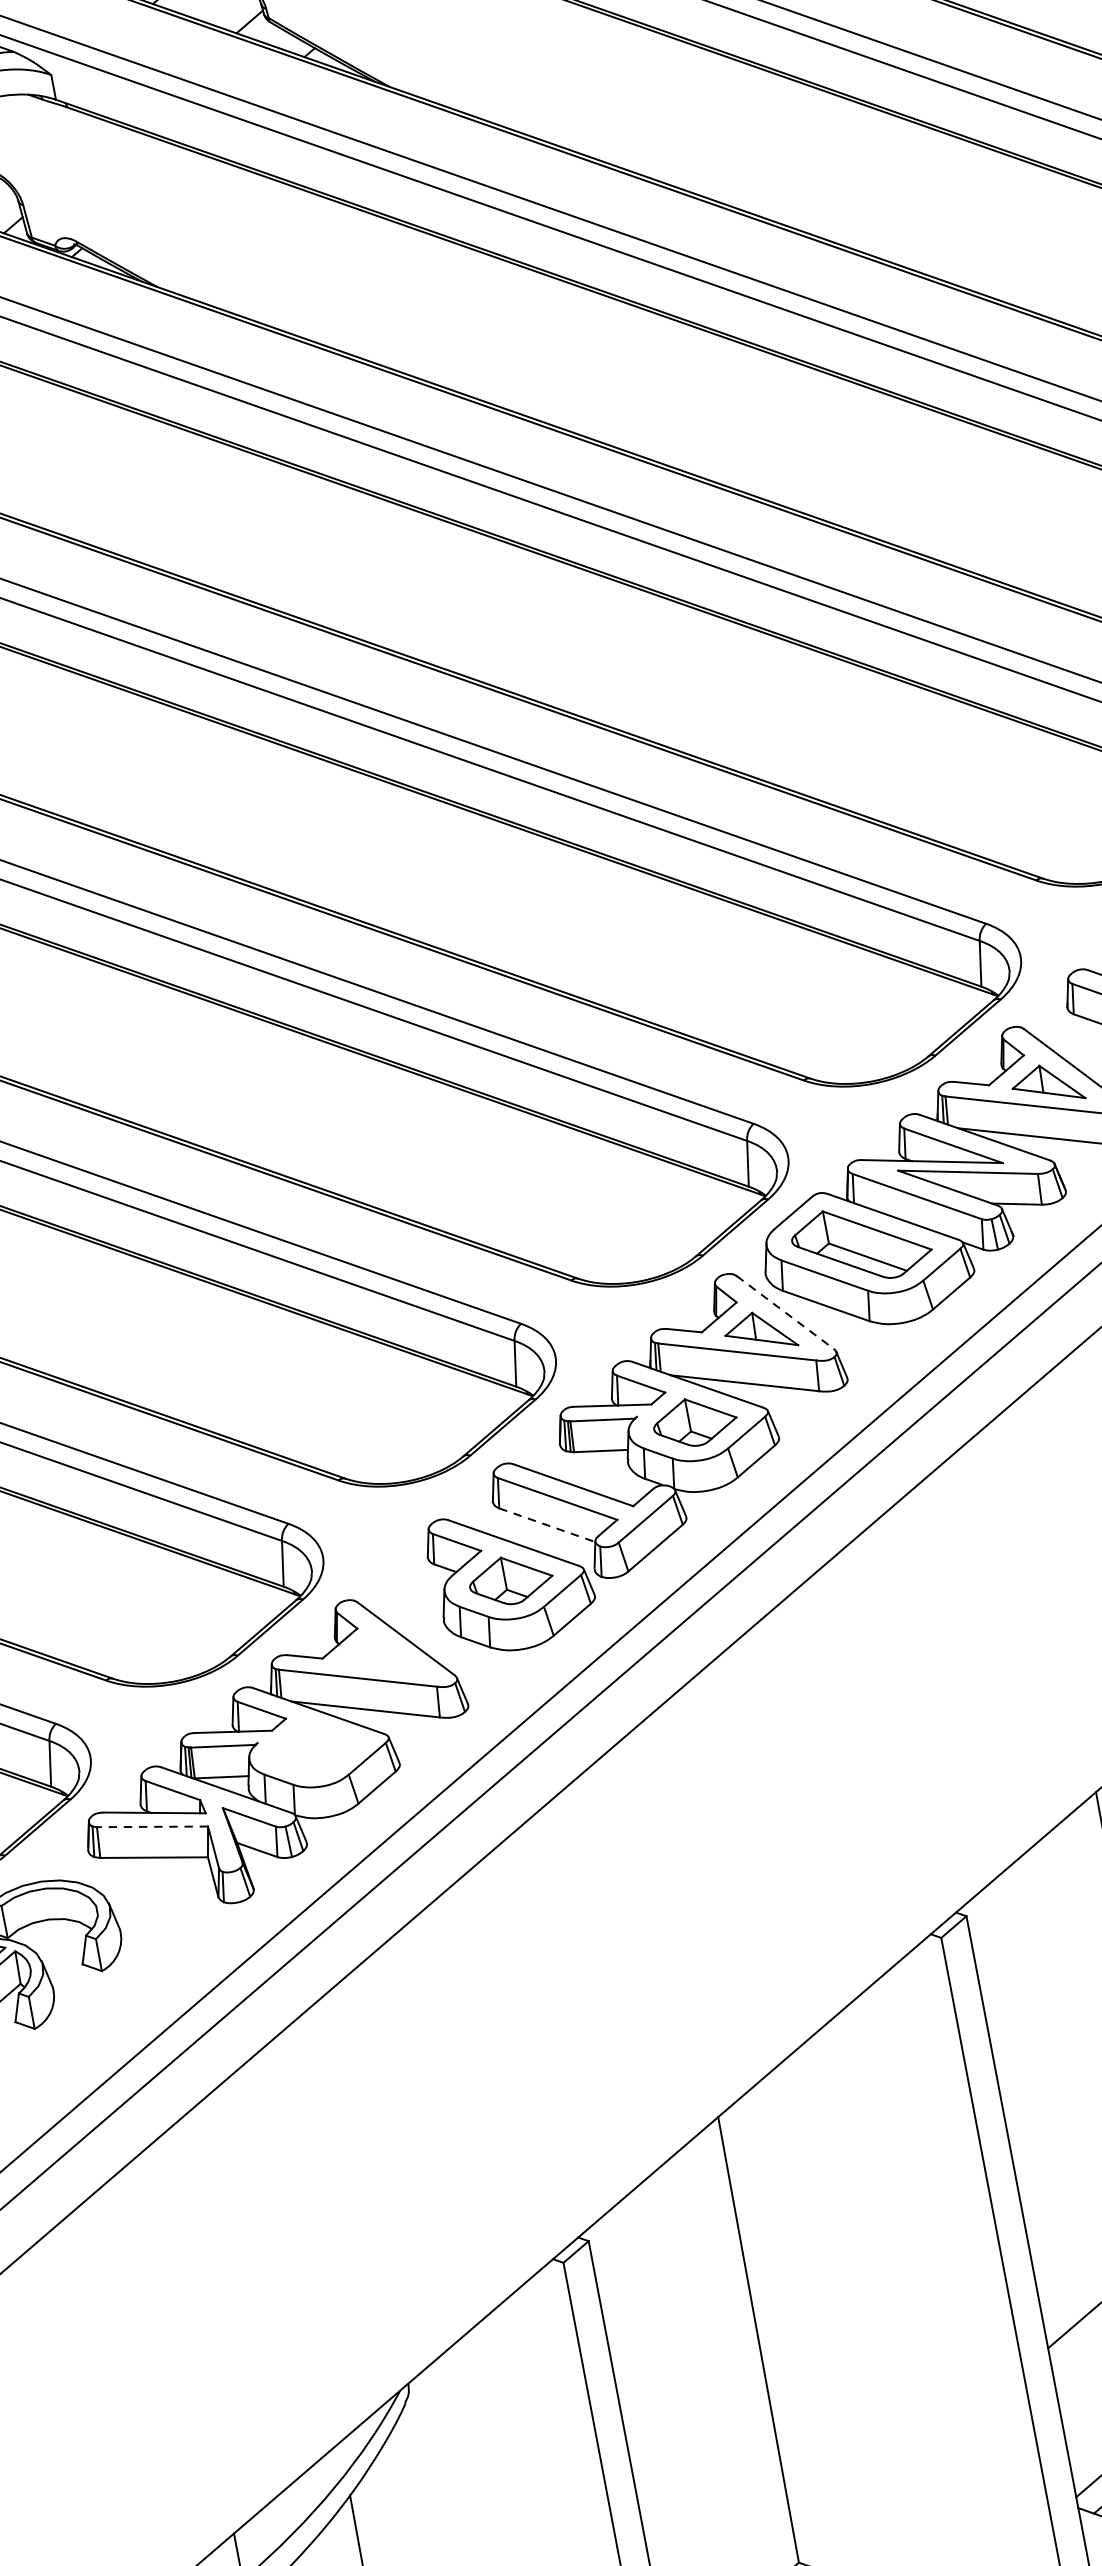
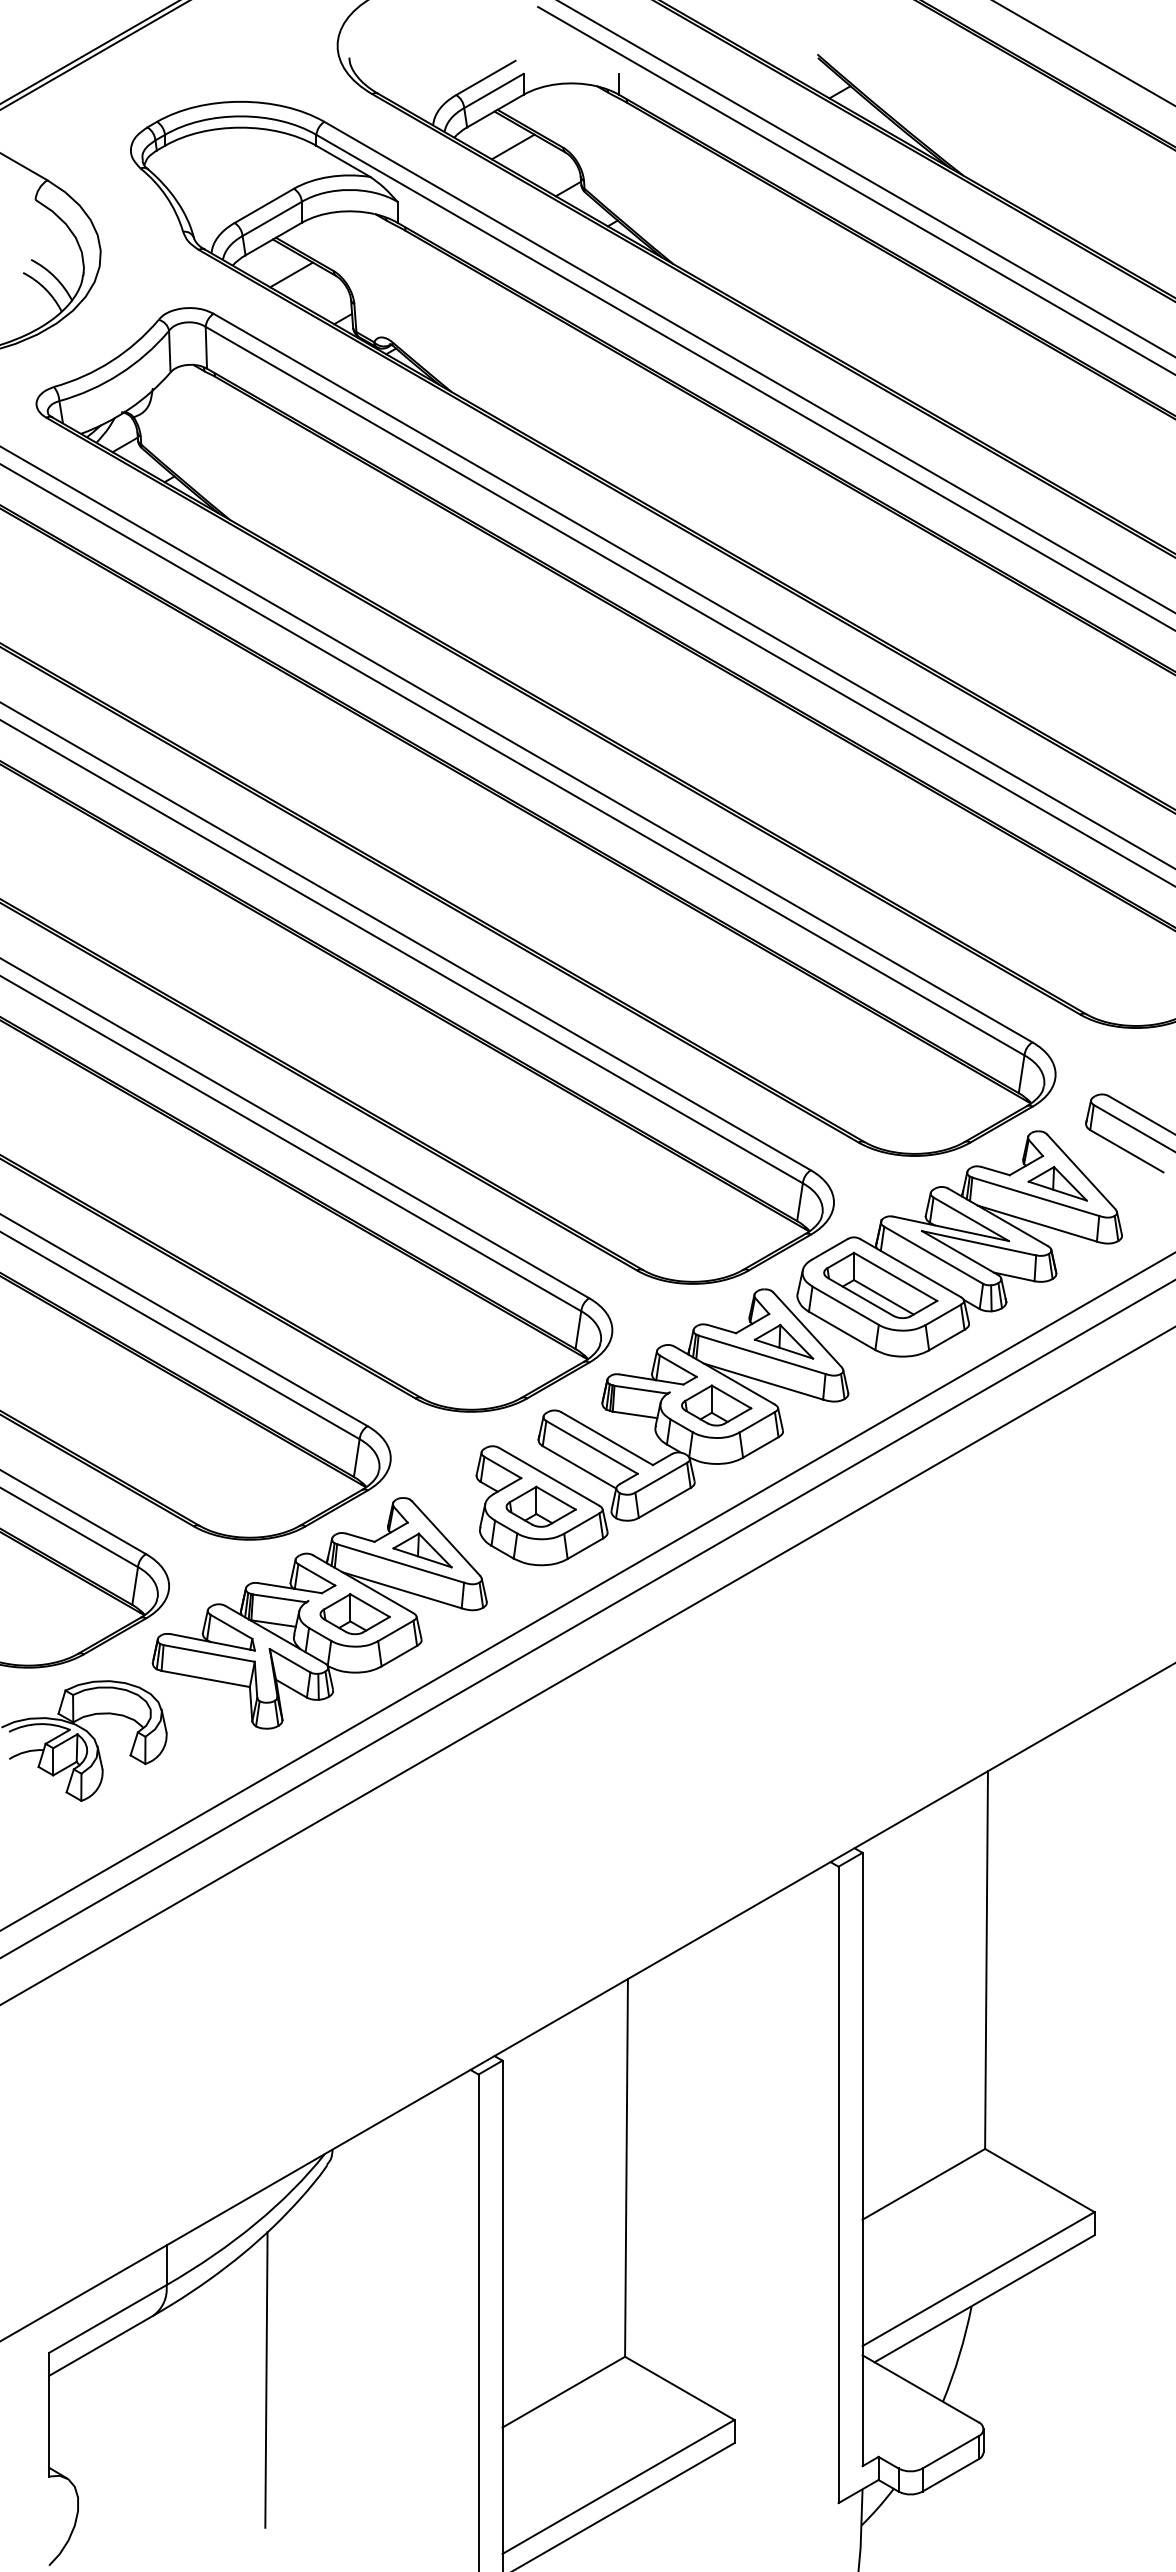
line: (785, 1313) -> (807, 1330), dashed -> solid
line: (547, 1525) -> (579, 1467), dashed -> solid
part: (380, 1658) -> (422, 1550), added
part: (315, 1748) -> (354, 1614), added
line: (151, 1827) -> (208, 1653), dashed -> solid

